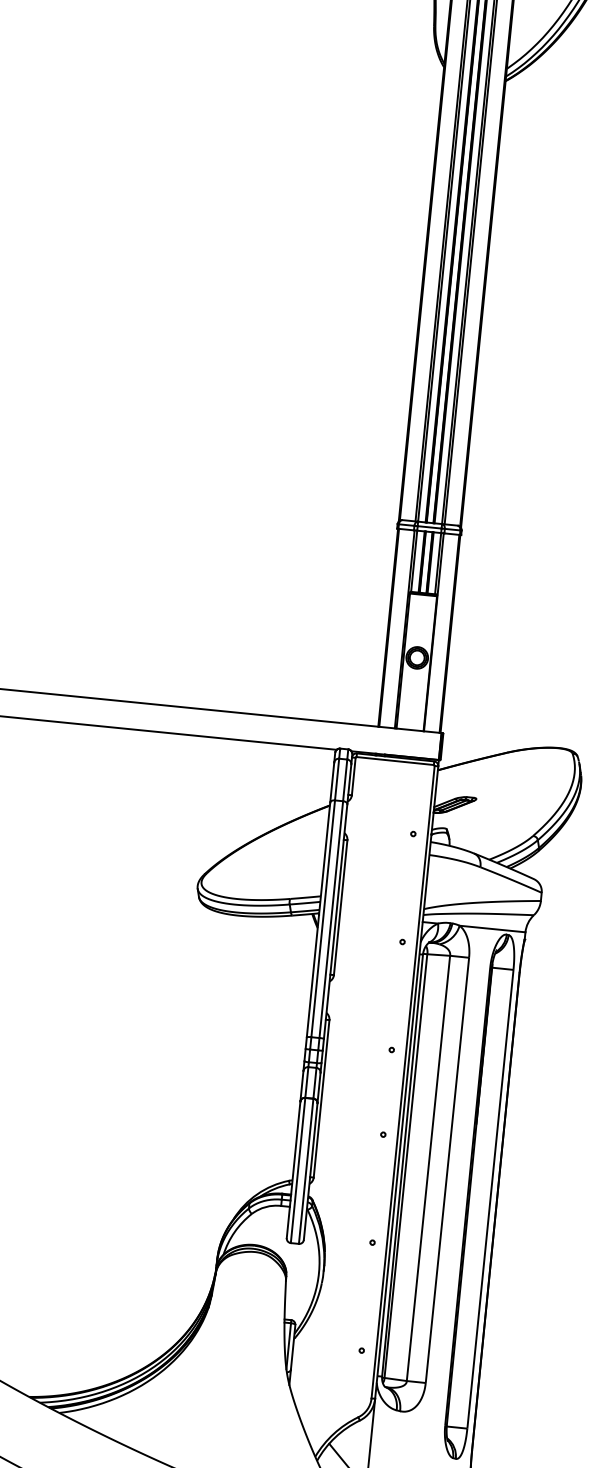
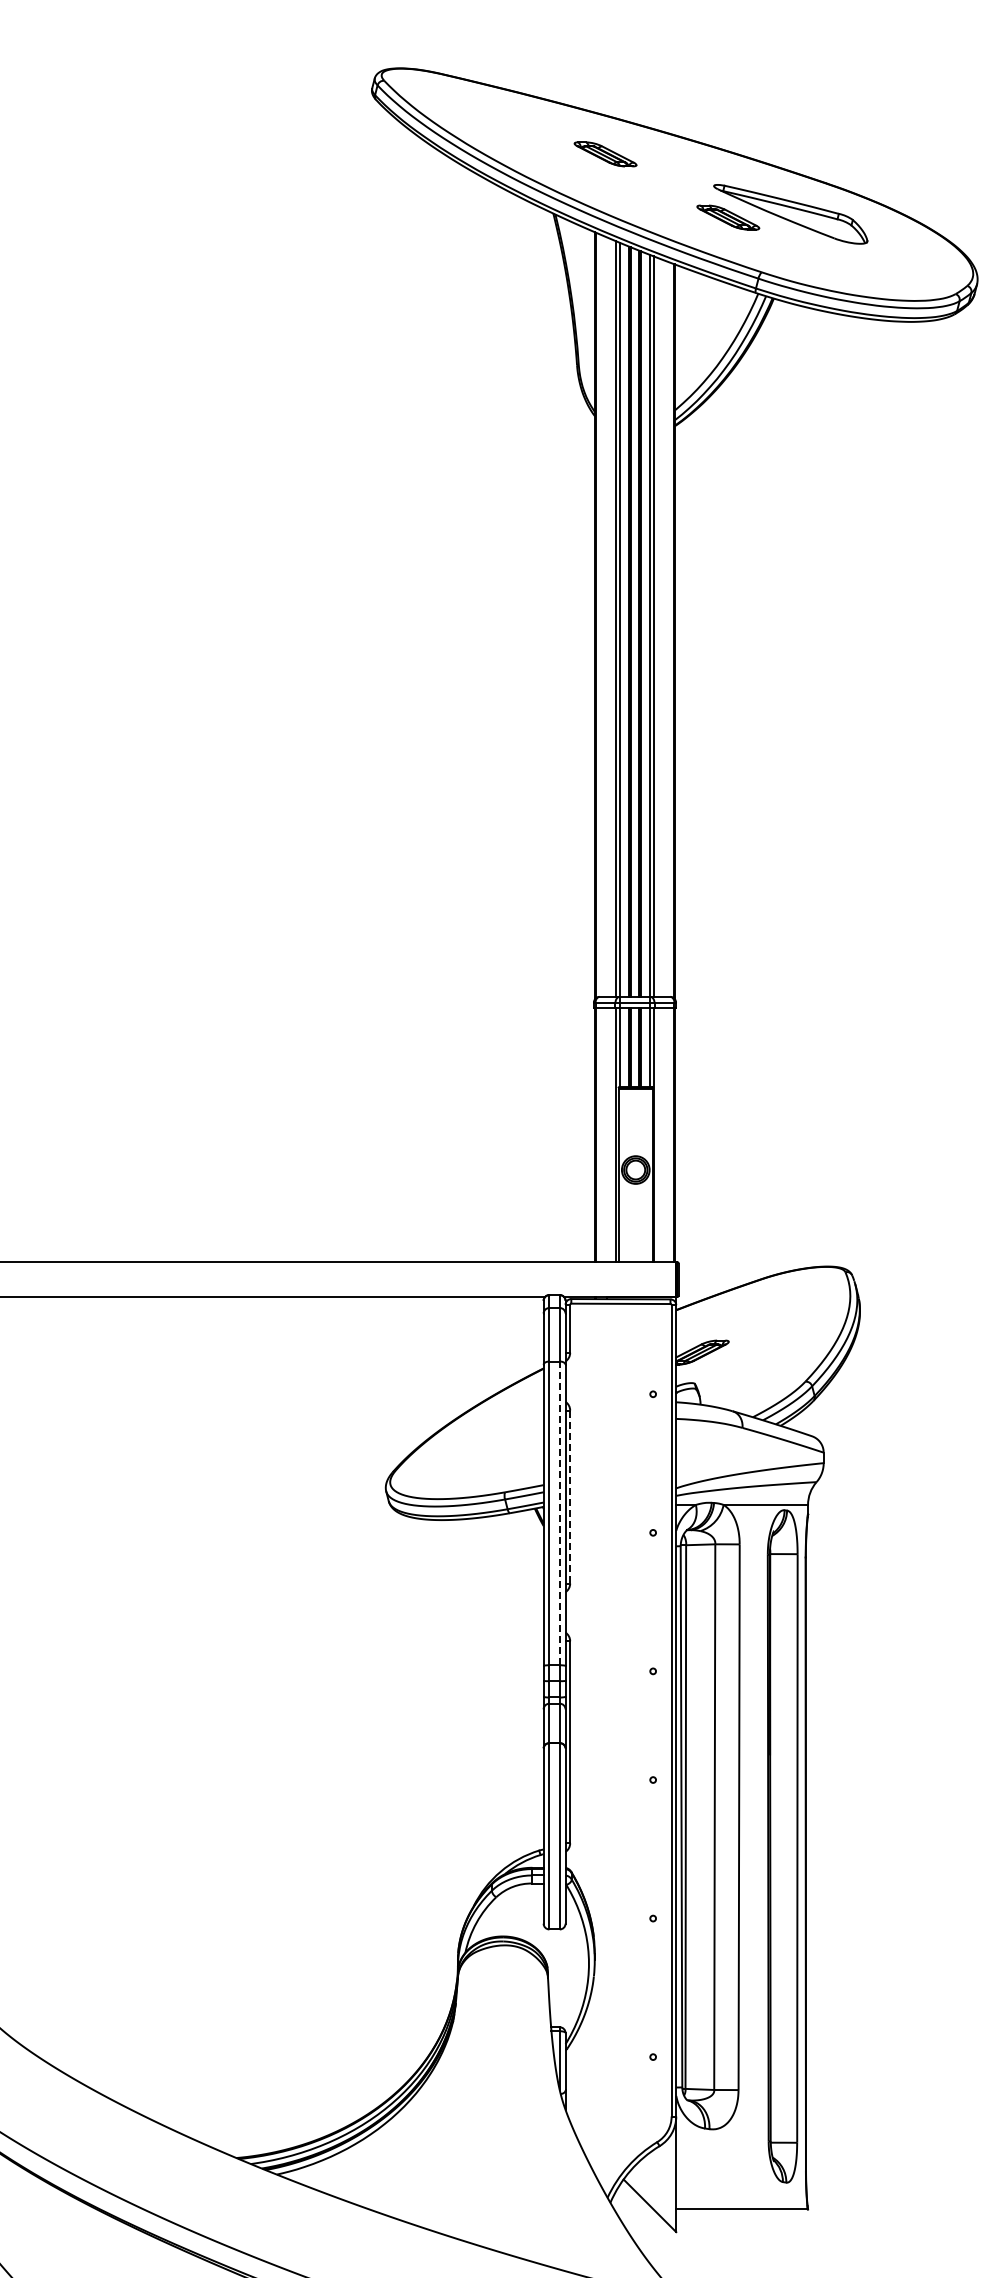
line: (340, 908) -> (570, 1497), solid -> dashed
line: (331, 919) -> (559, 1513), solid -> dashed

